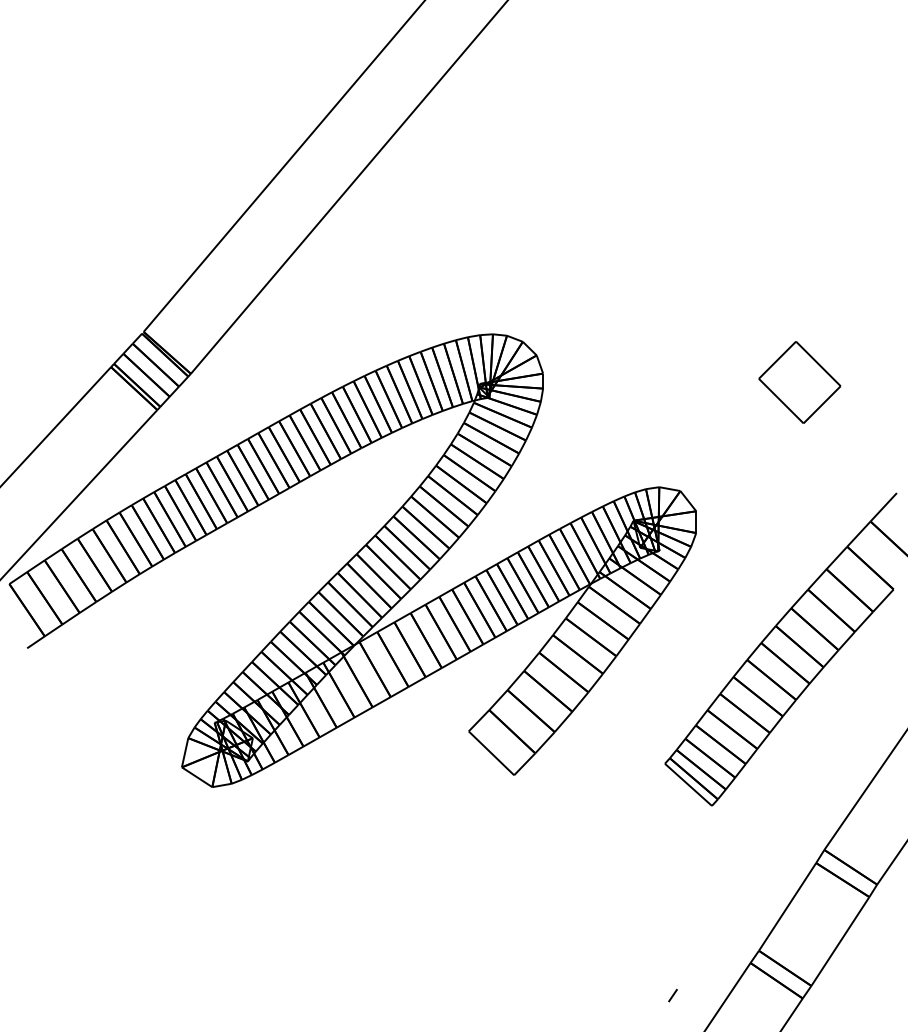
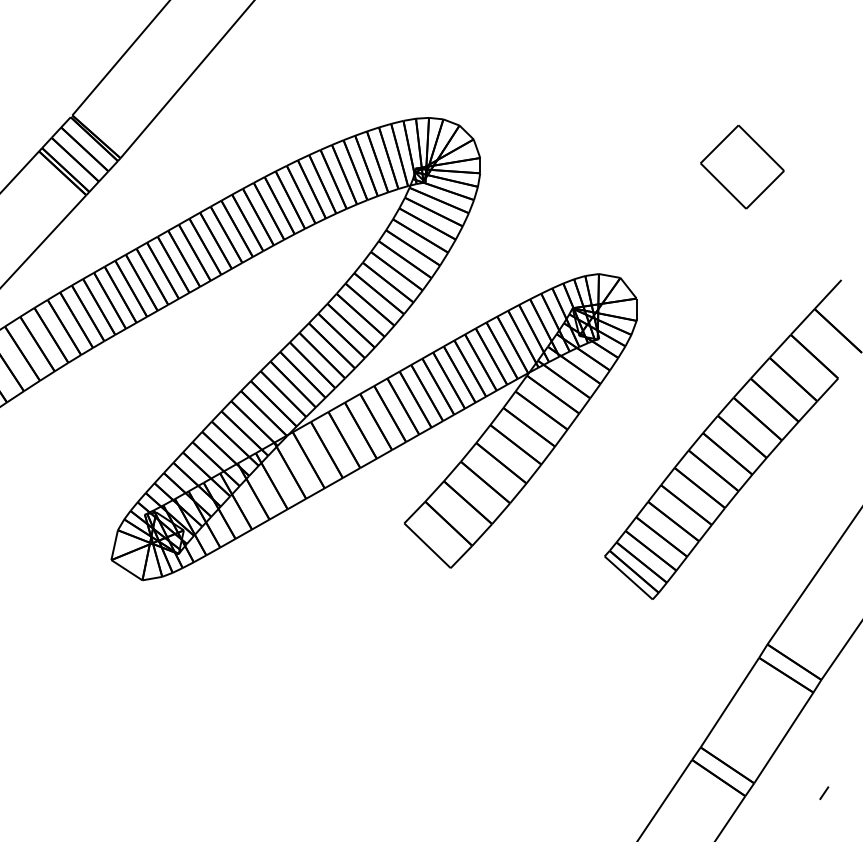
line: (672, 995) -> (823, 793), moved

